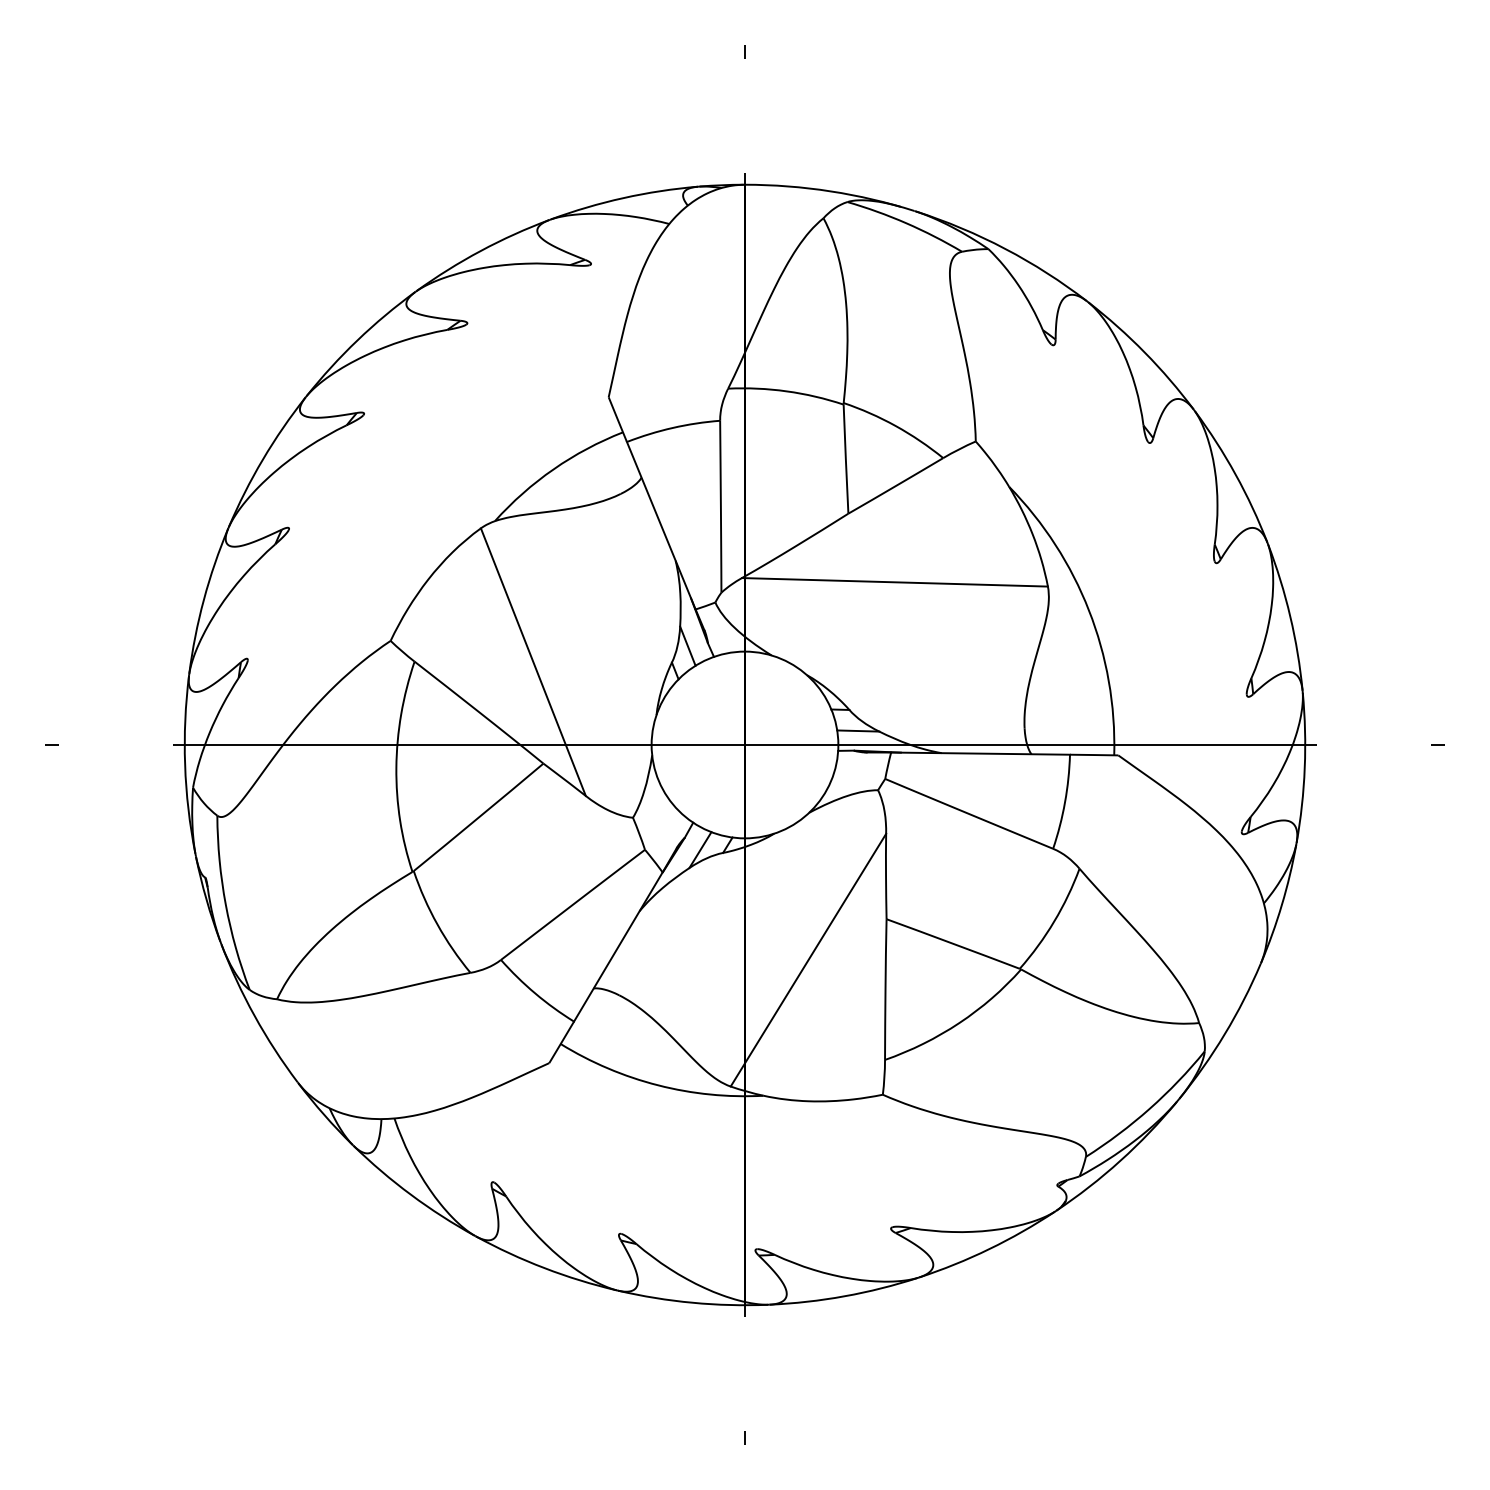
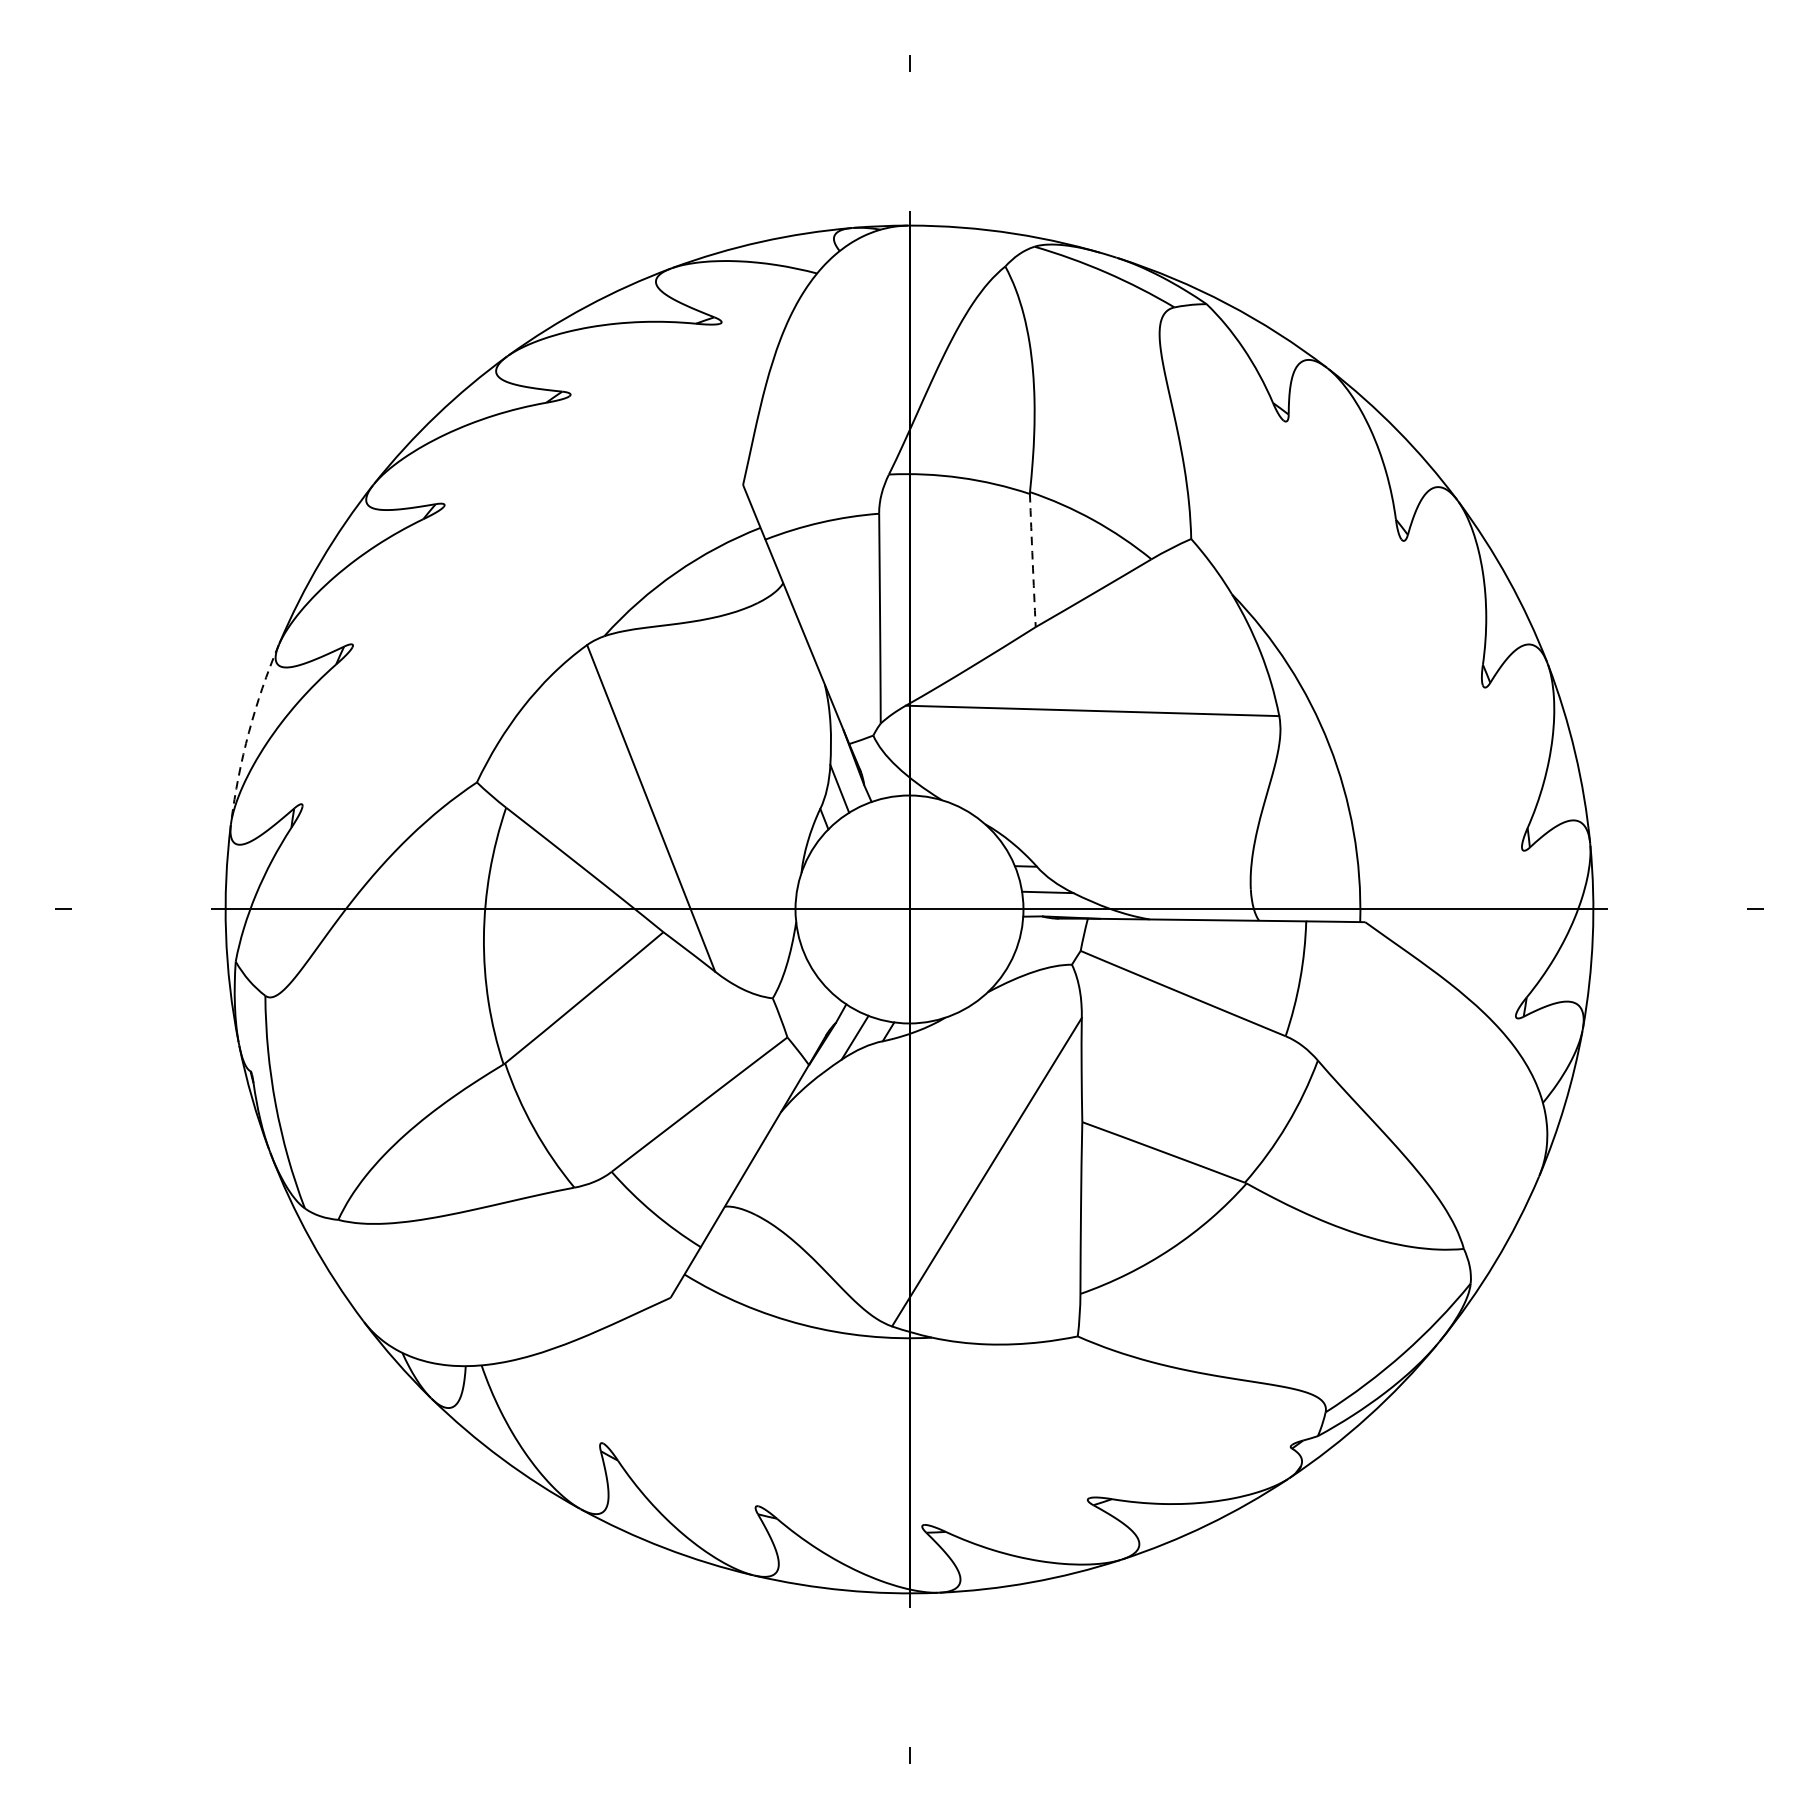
arc: (845, 459) -> (1032, 560), solid -> dashed
arc: (203, 599) -> (248, 731), solid -> dashed

